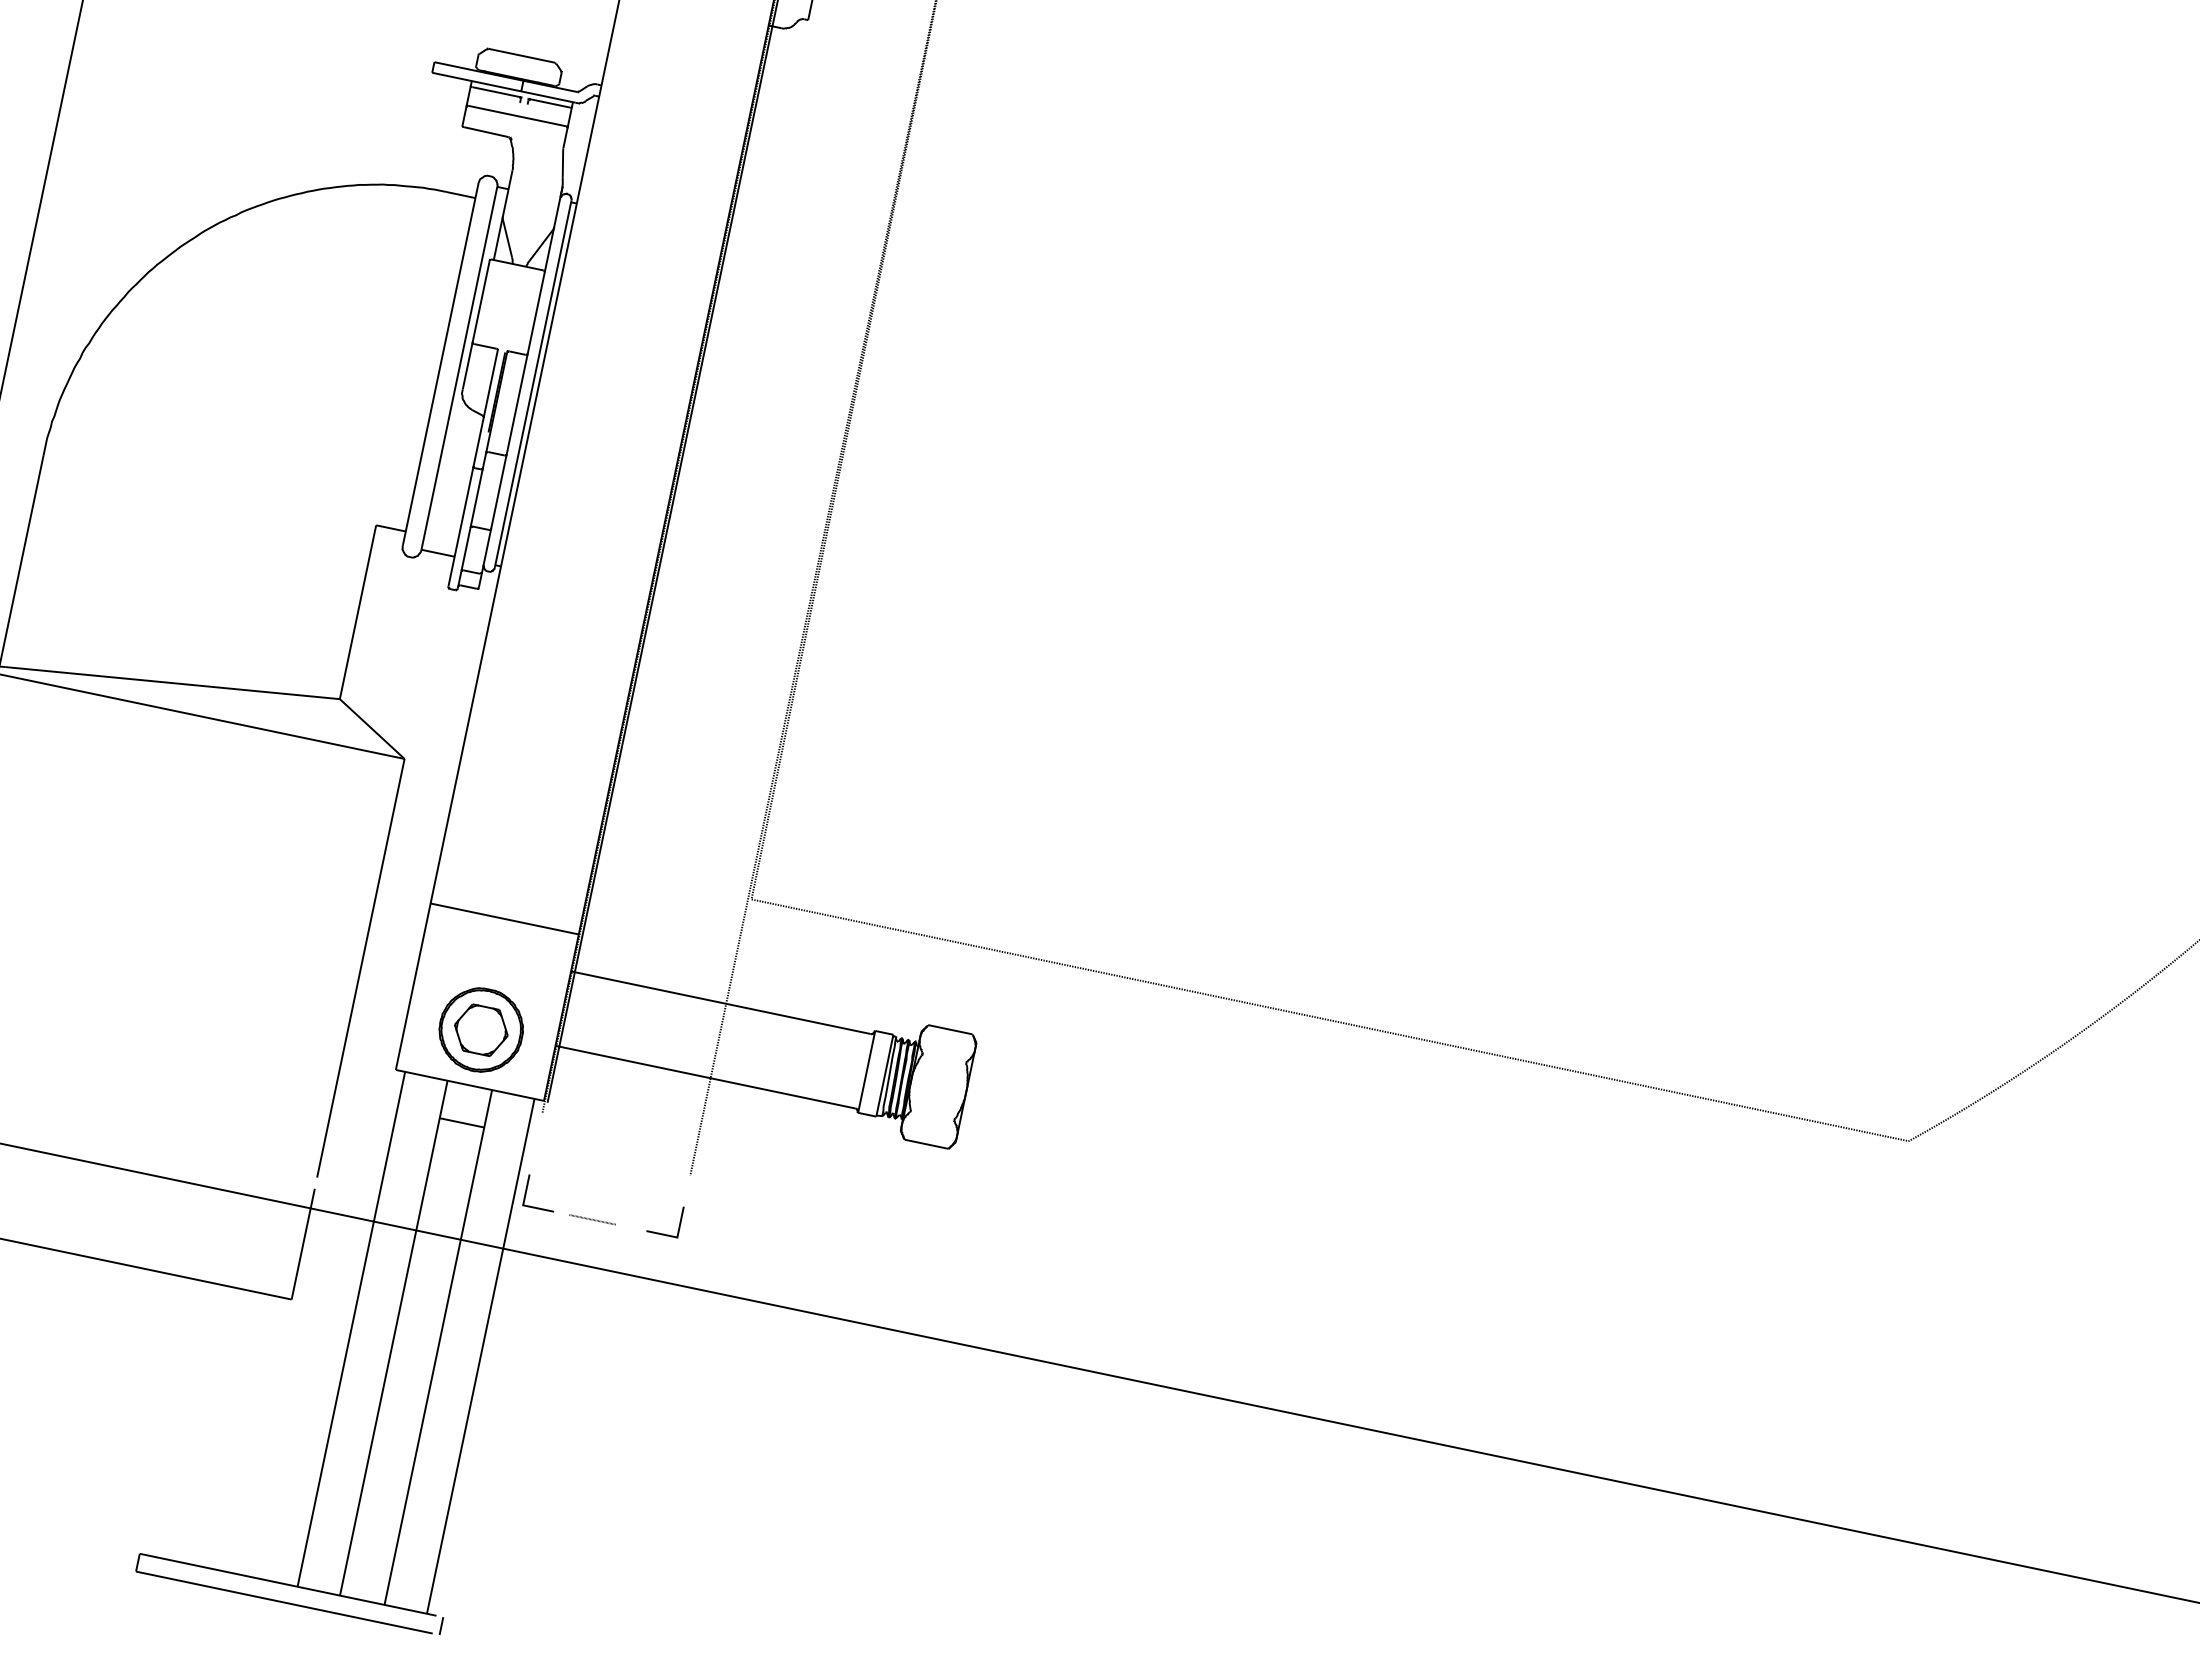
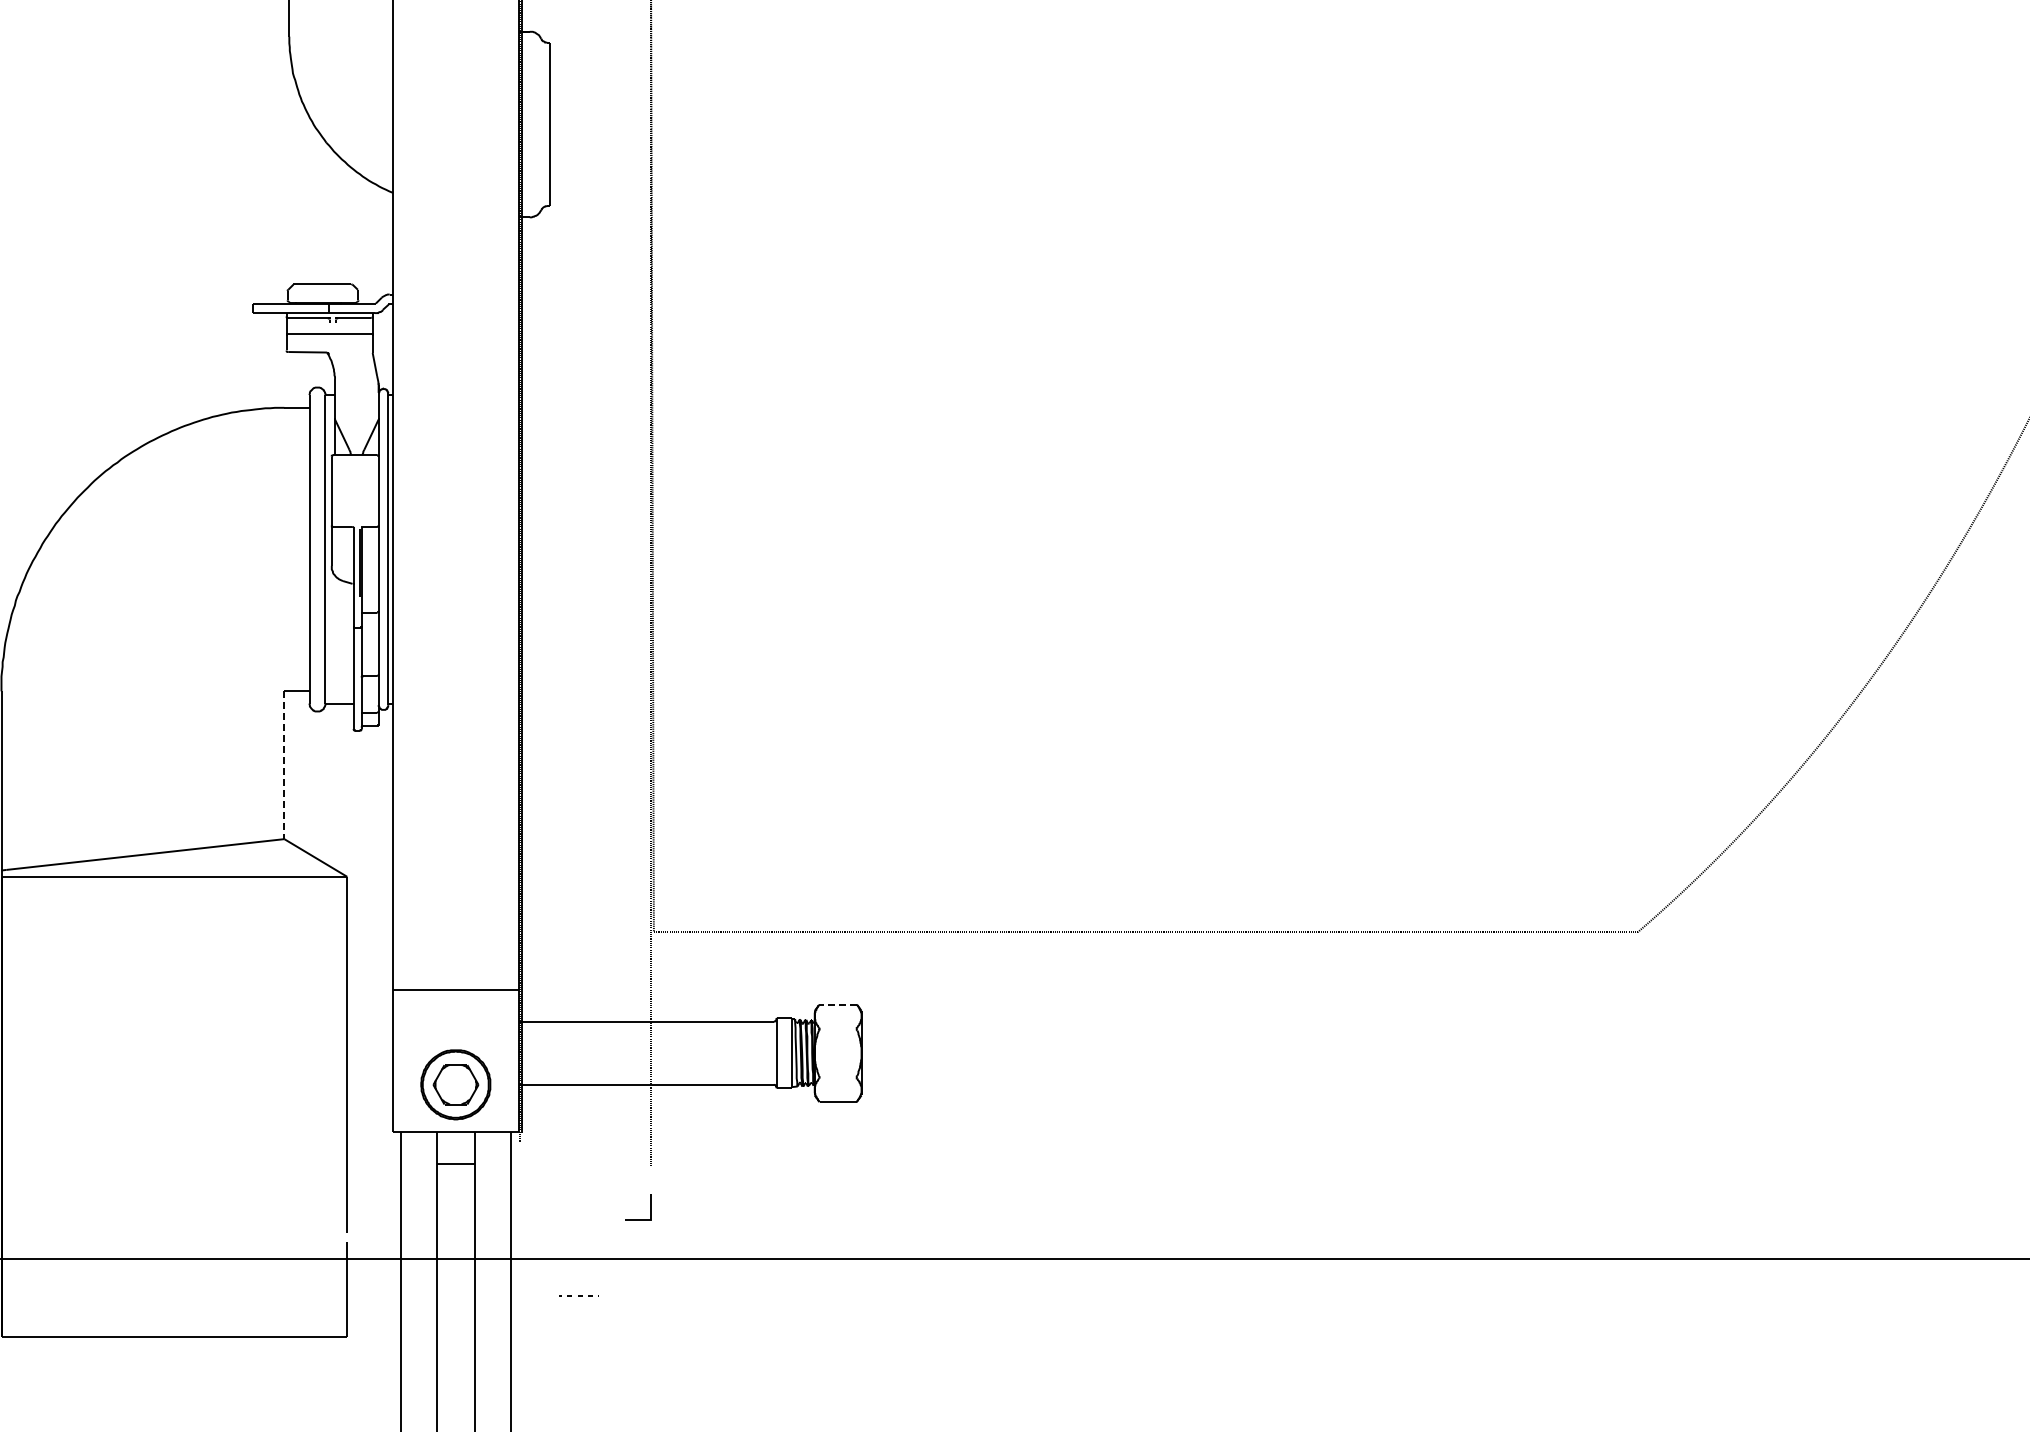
line: (358, 612) -> (284, 765), solid -> dashed
line: (950, 1029) -> (838, 1004), solid -> dashed
line: (527, 1190) -> (520, 1207), removed
line: (592, 1218) -> (578, 1295), moved

